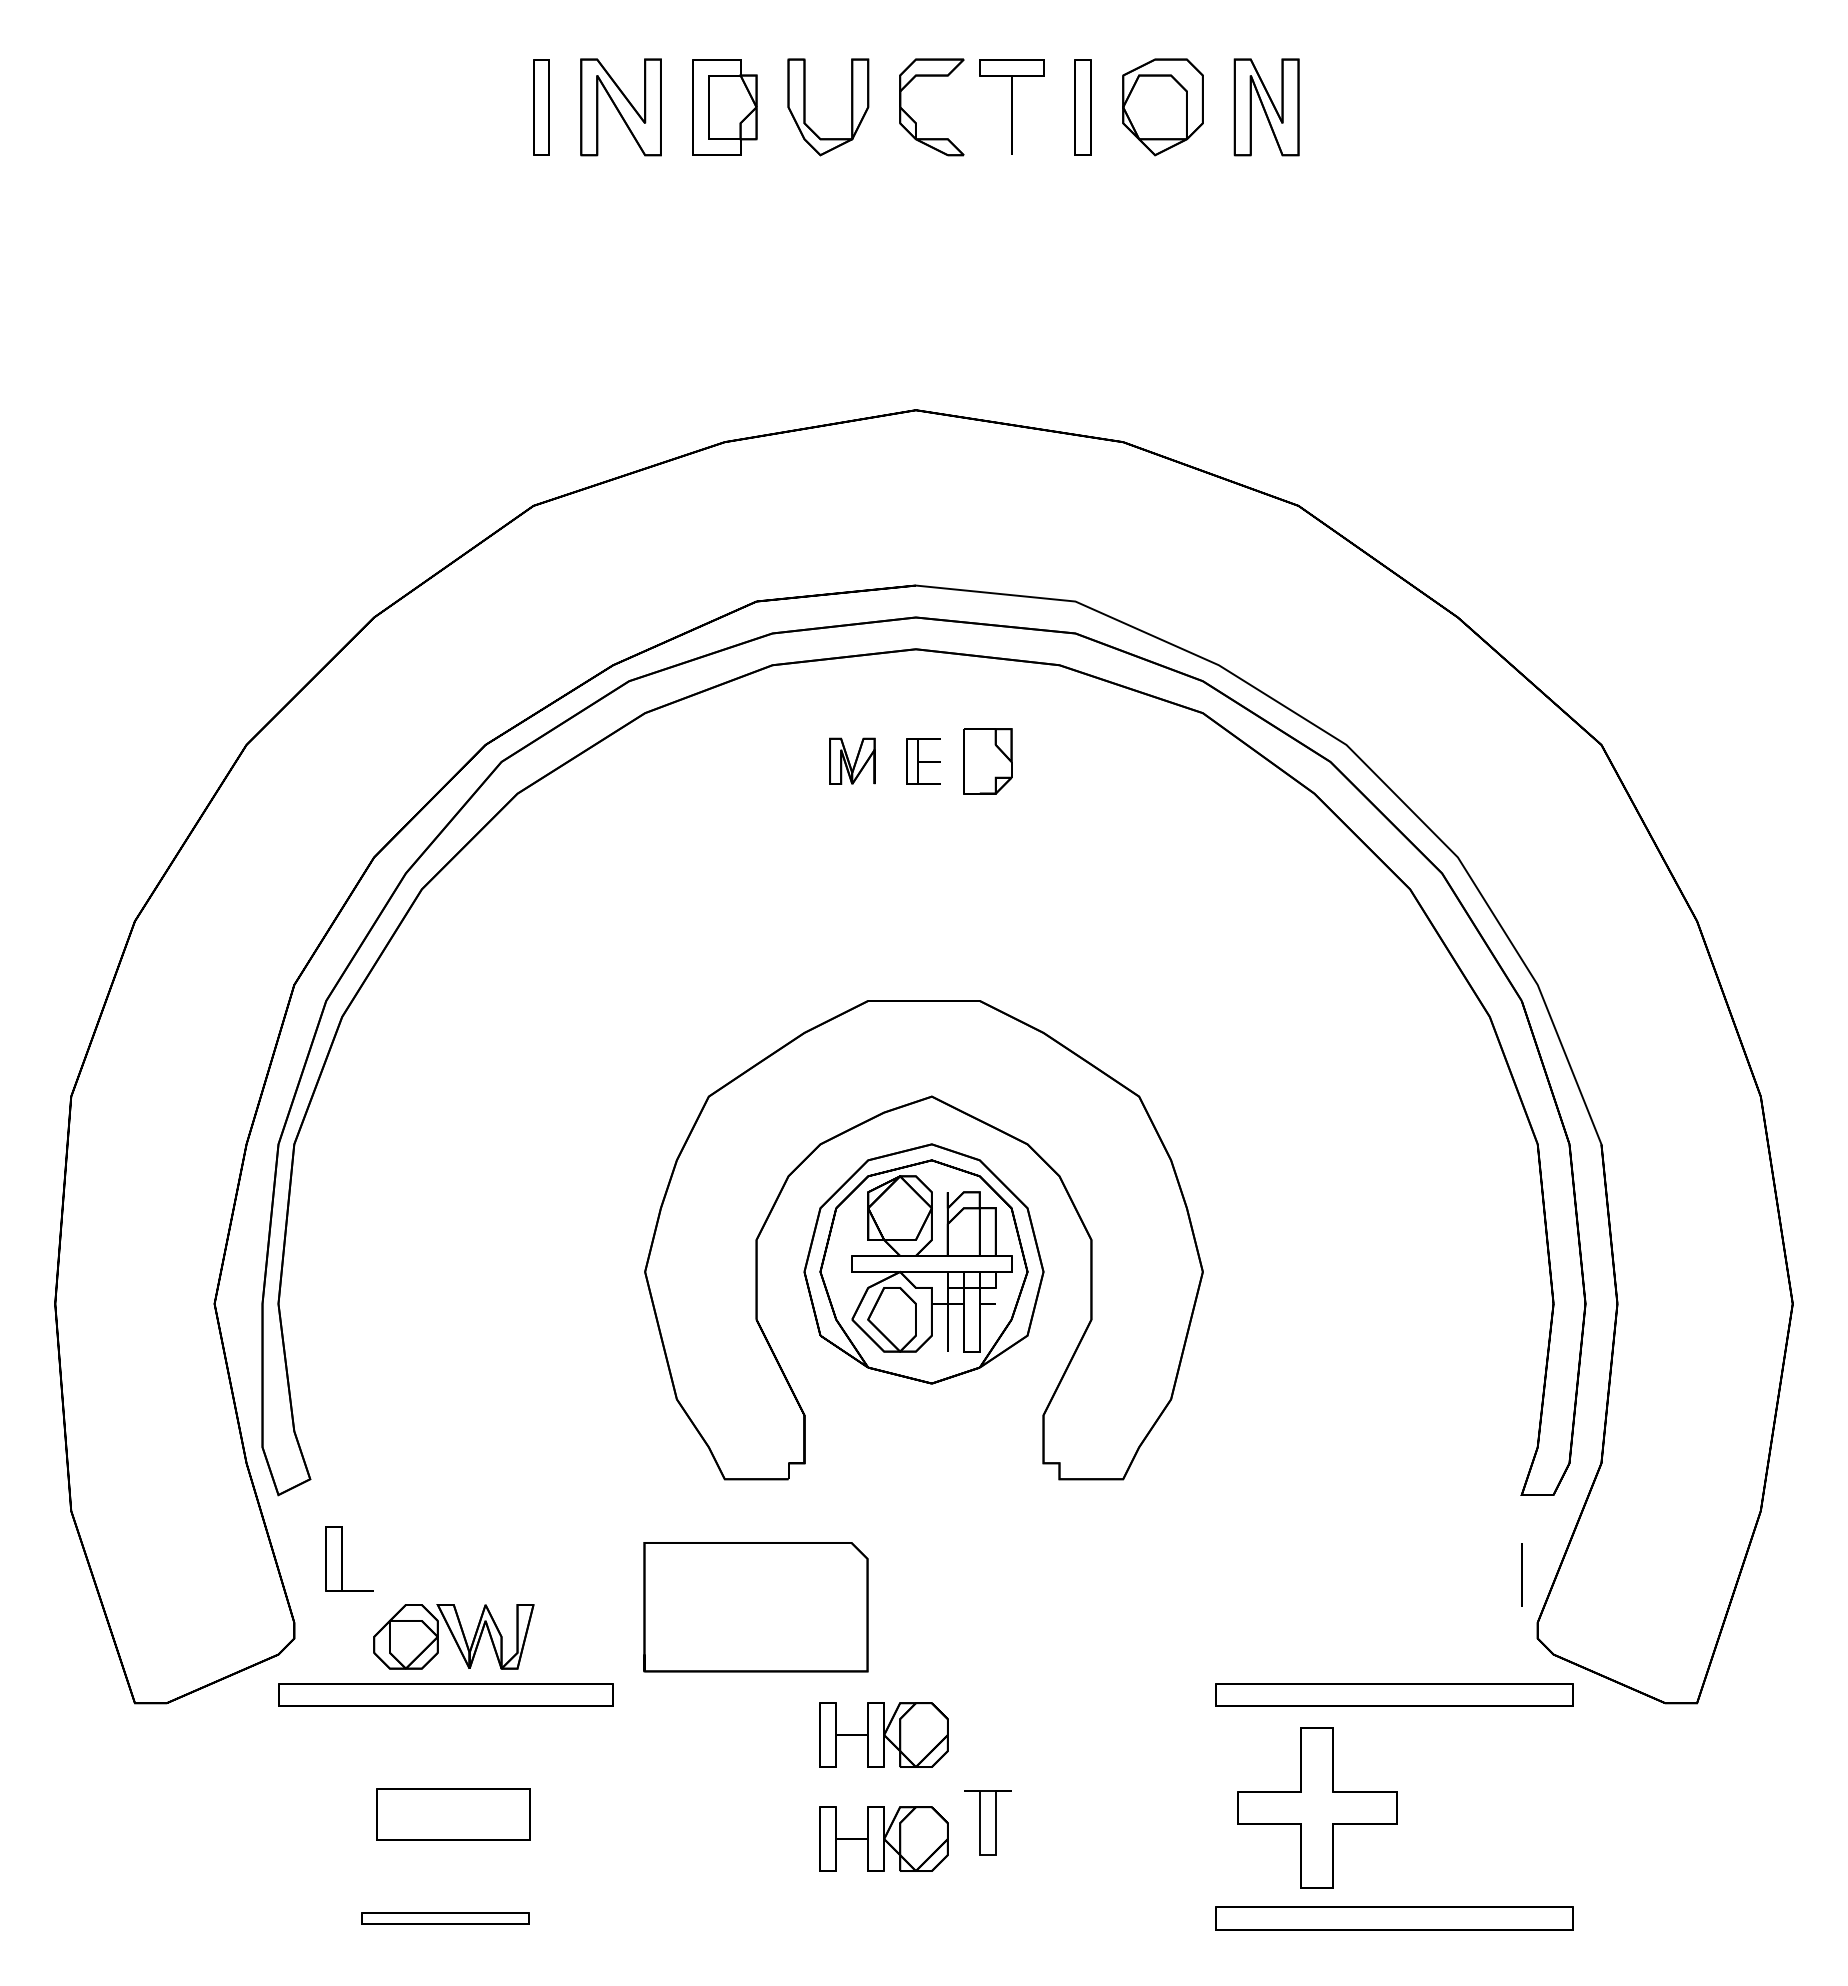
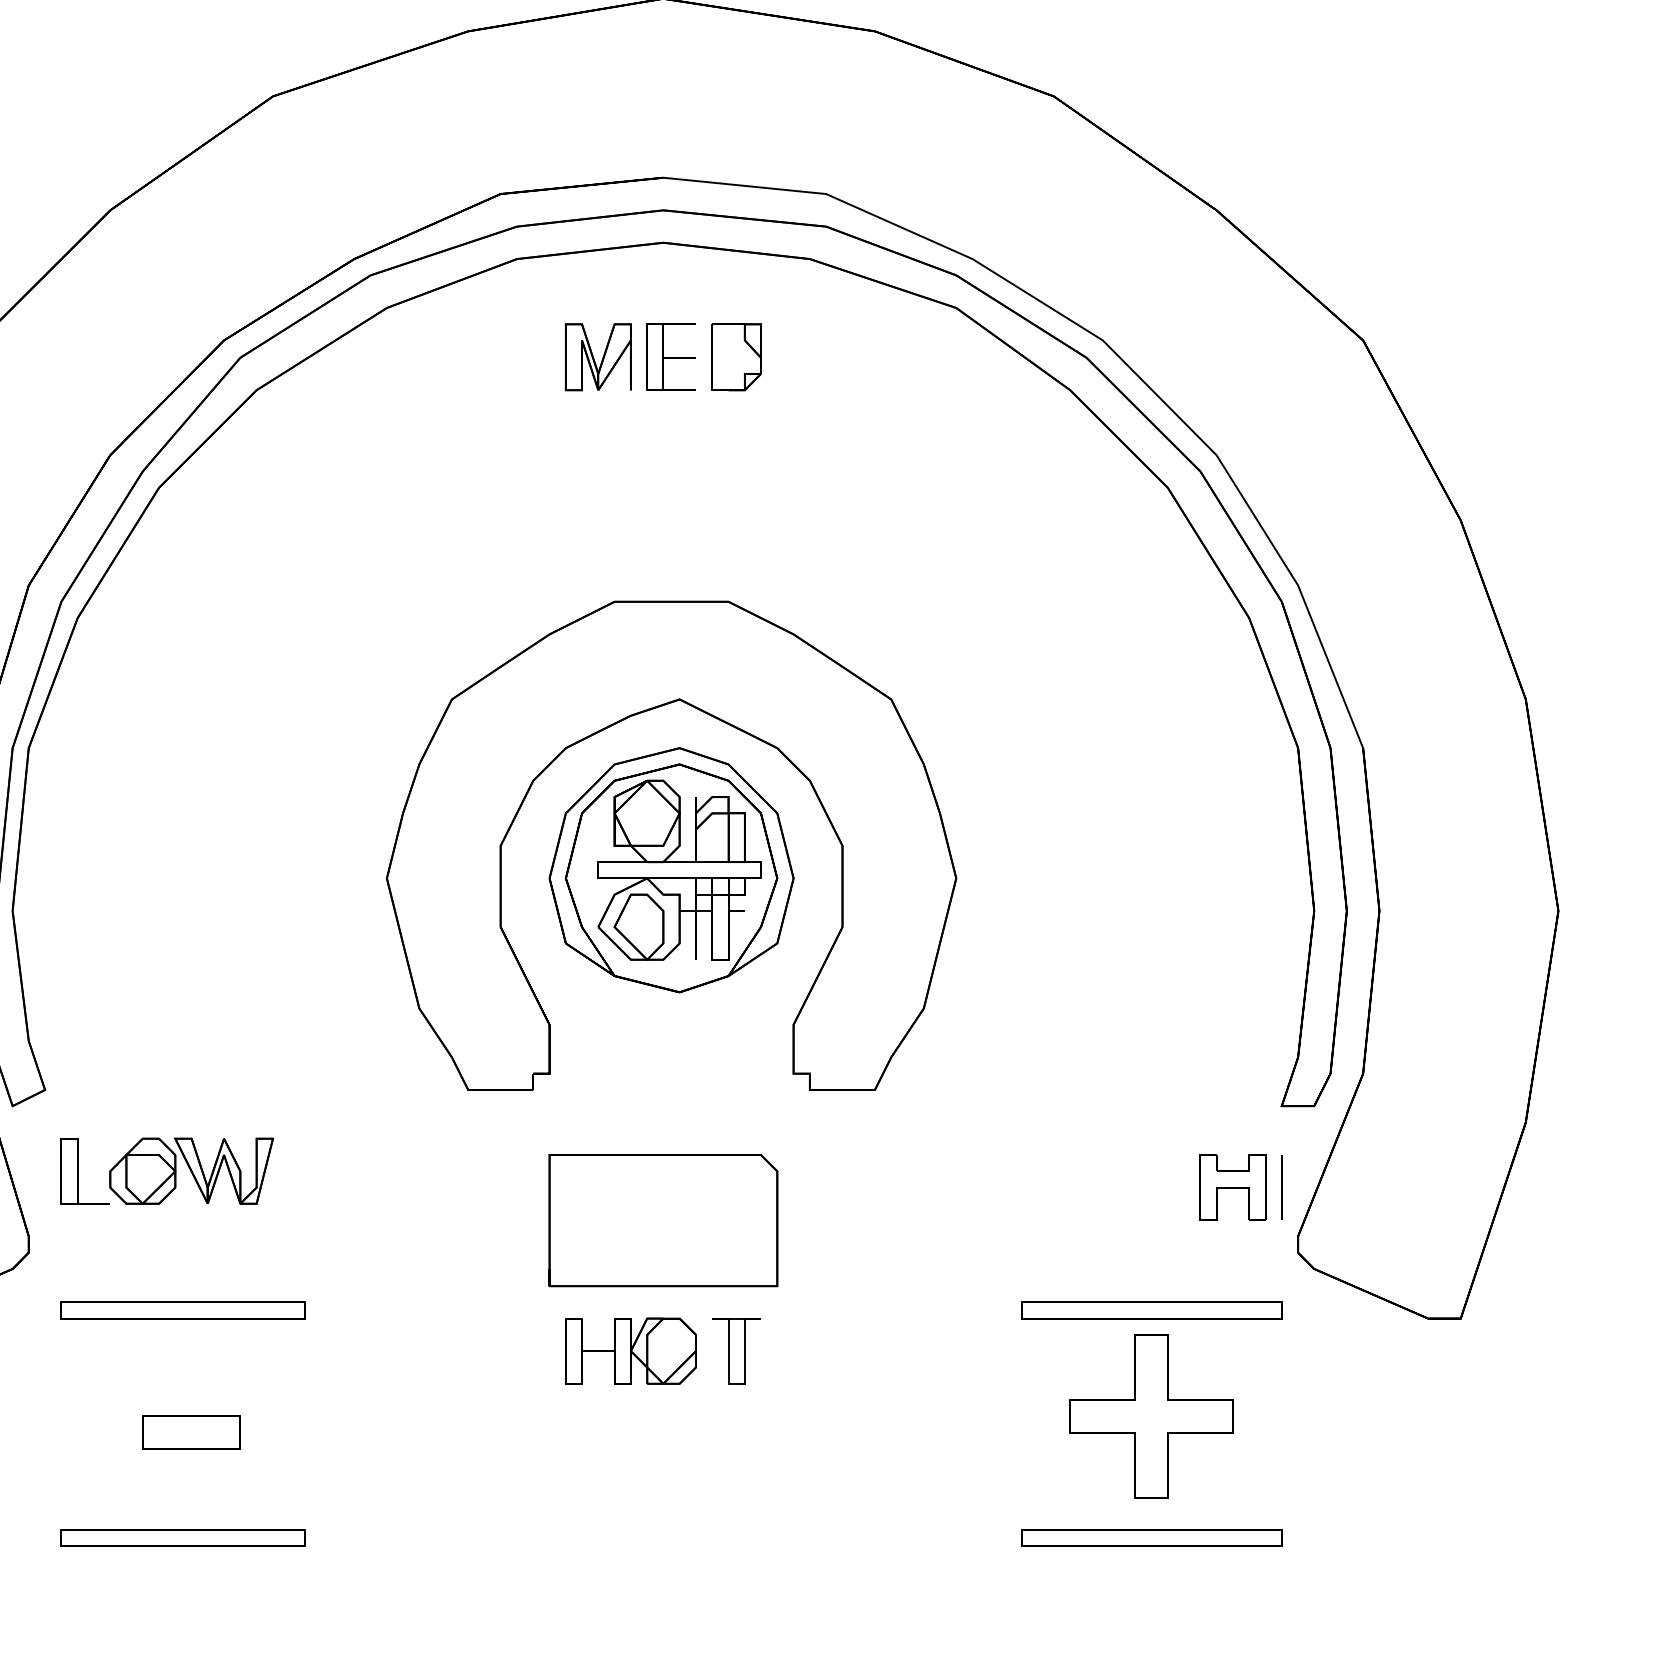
part: (852, 761) -> (598, 357), size x1.43
part: (923, 761) -> (671, 357), size x1.43
part: (1473, 1574) -> (1232, 1187), added
part: (755, 1607) -> (662, 1220), moved
part: (453, 1636) -> (191, 1170), moved
part: (445, 1694) -> (183, 1309), size x0.71
part: (1394, 1694) -> (1151, 1309), size x0.71
part: (1317, 1807) -> (1151, 1415), moved
part: (453, 1814) -> (191, 1432), size x0.62
part: (987, 1822) -> (736, 1350), moved
part: (883, 1838) -> (630, 1456), removed
part: (445, 1917) -> (183, 1537), size x1.43
part: (1394, 1917) -> (1151, 1537), size x0.71

